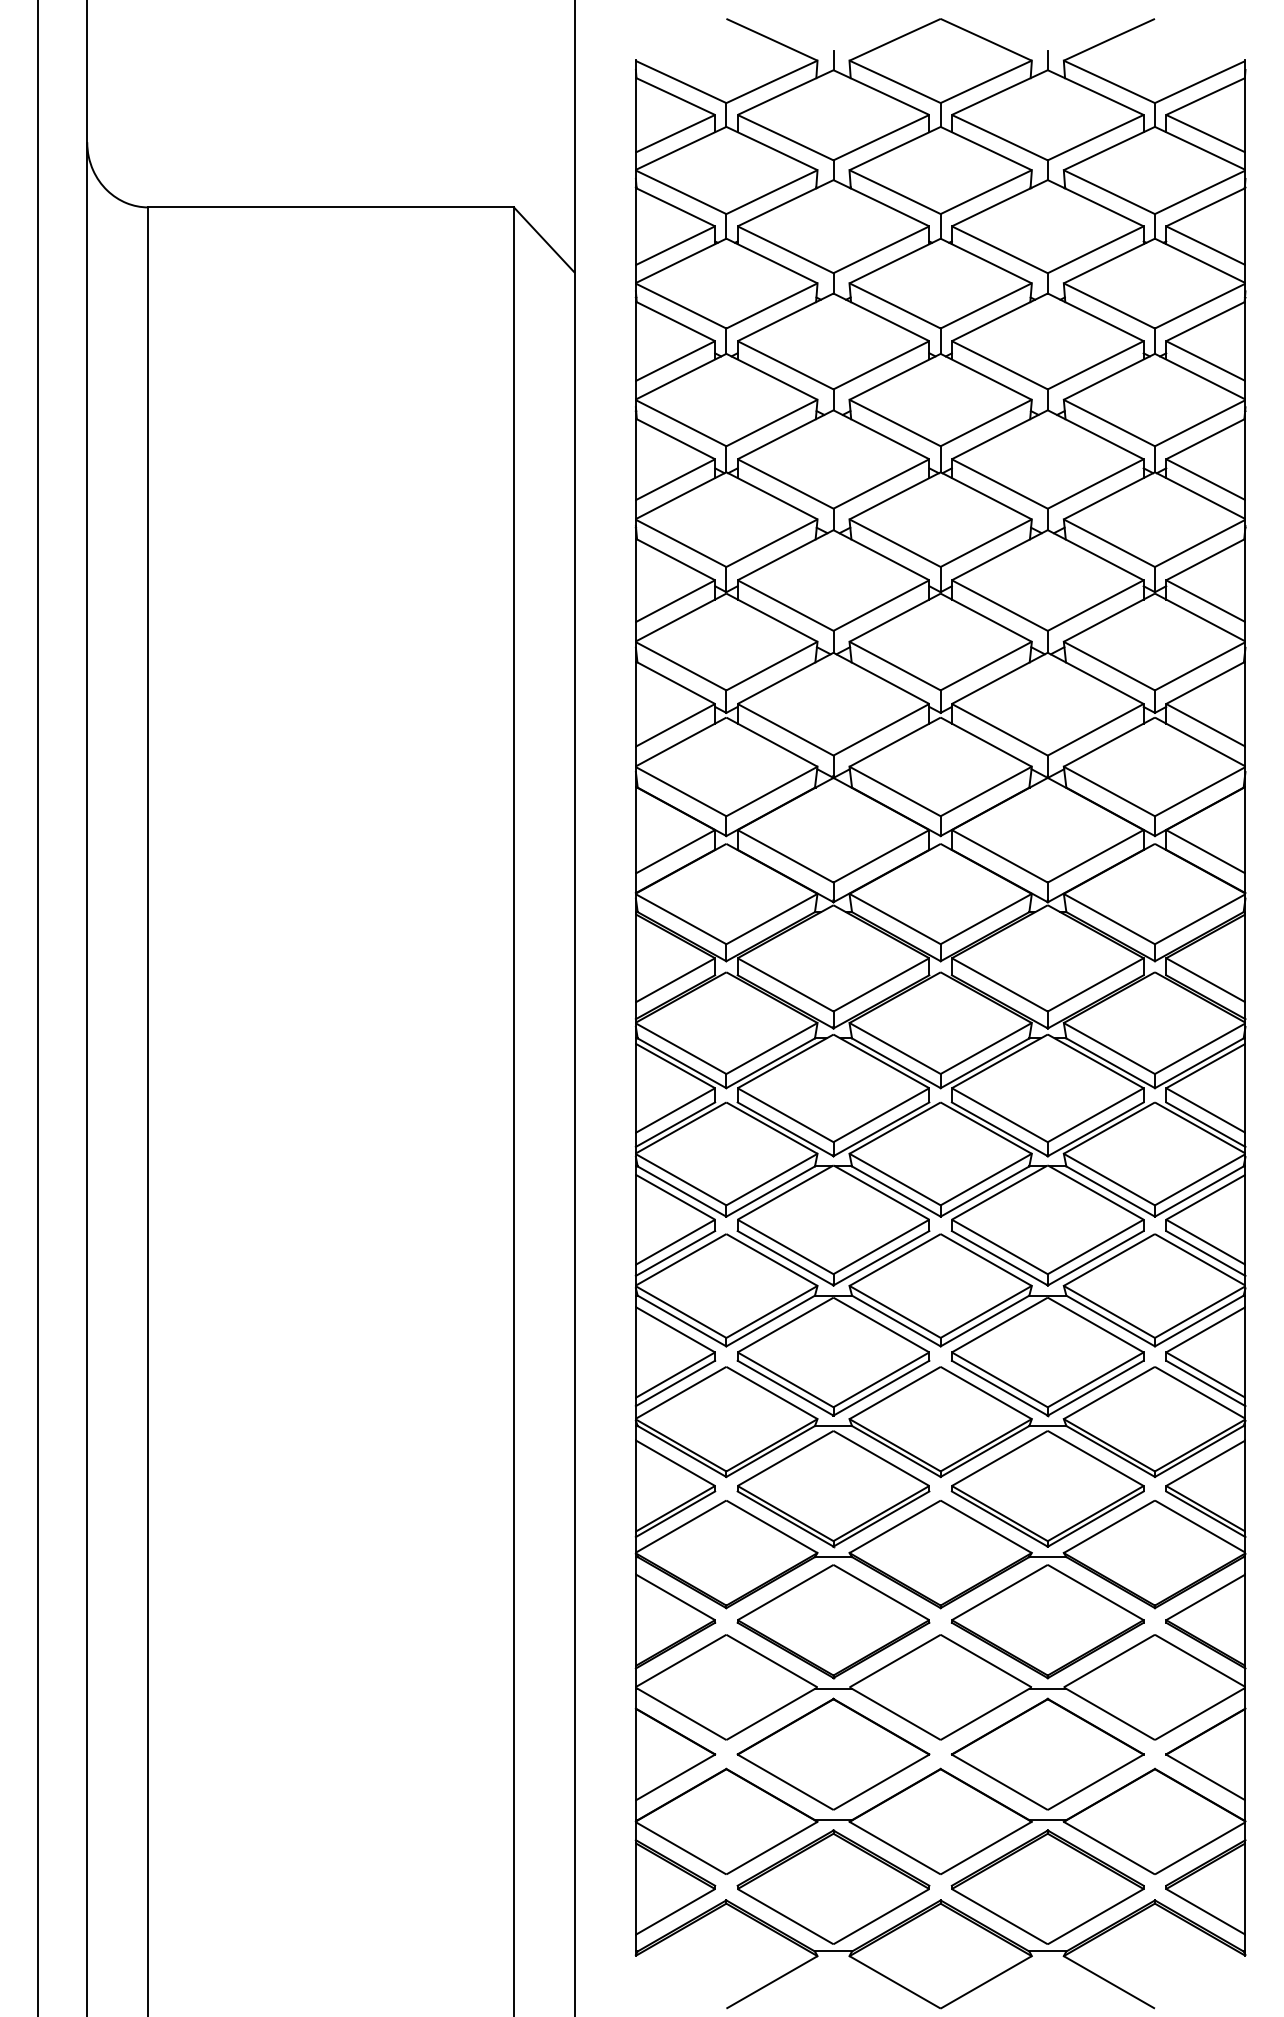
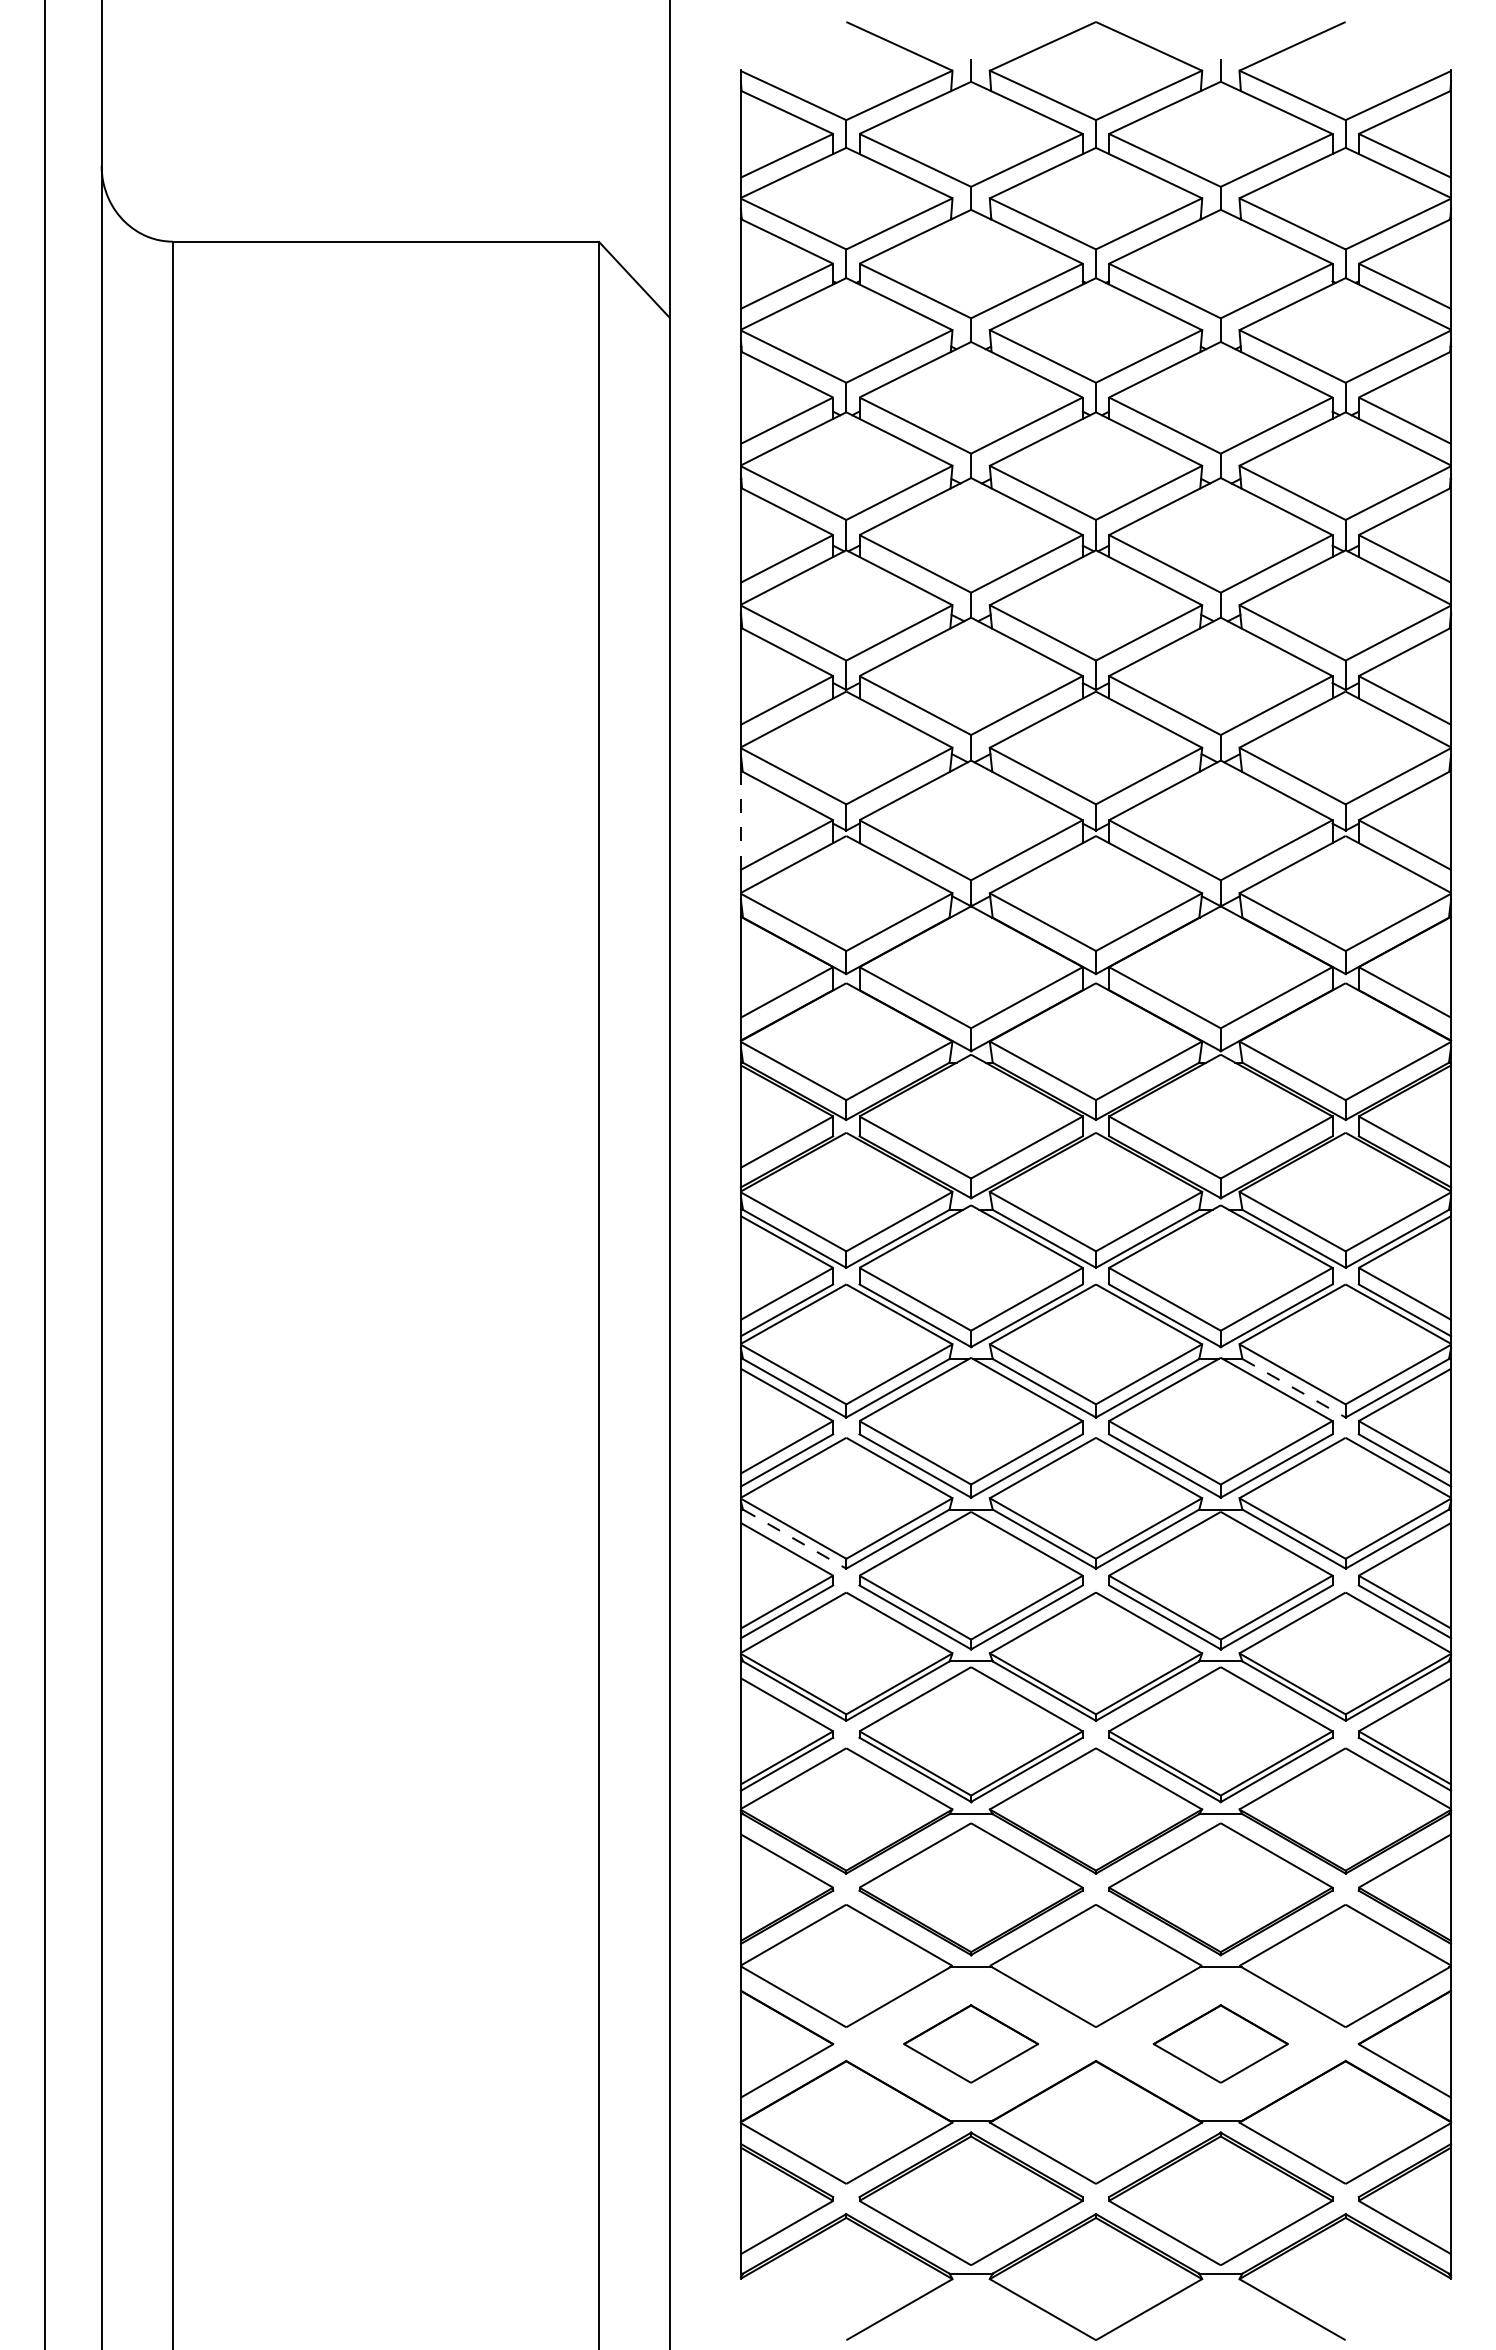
line: (635, 704) -> (740, 820), solid -> dashed
line: (1111, 1191) -> (1294, 1388), solid -> dashed
line: (682, 1321) -> (795, 1539), solid -> dashed
part: (832, 1753) -> (970, 2043), size x0.6
part: (1047, 1753) -> (1220, 2043), size x0.6

